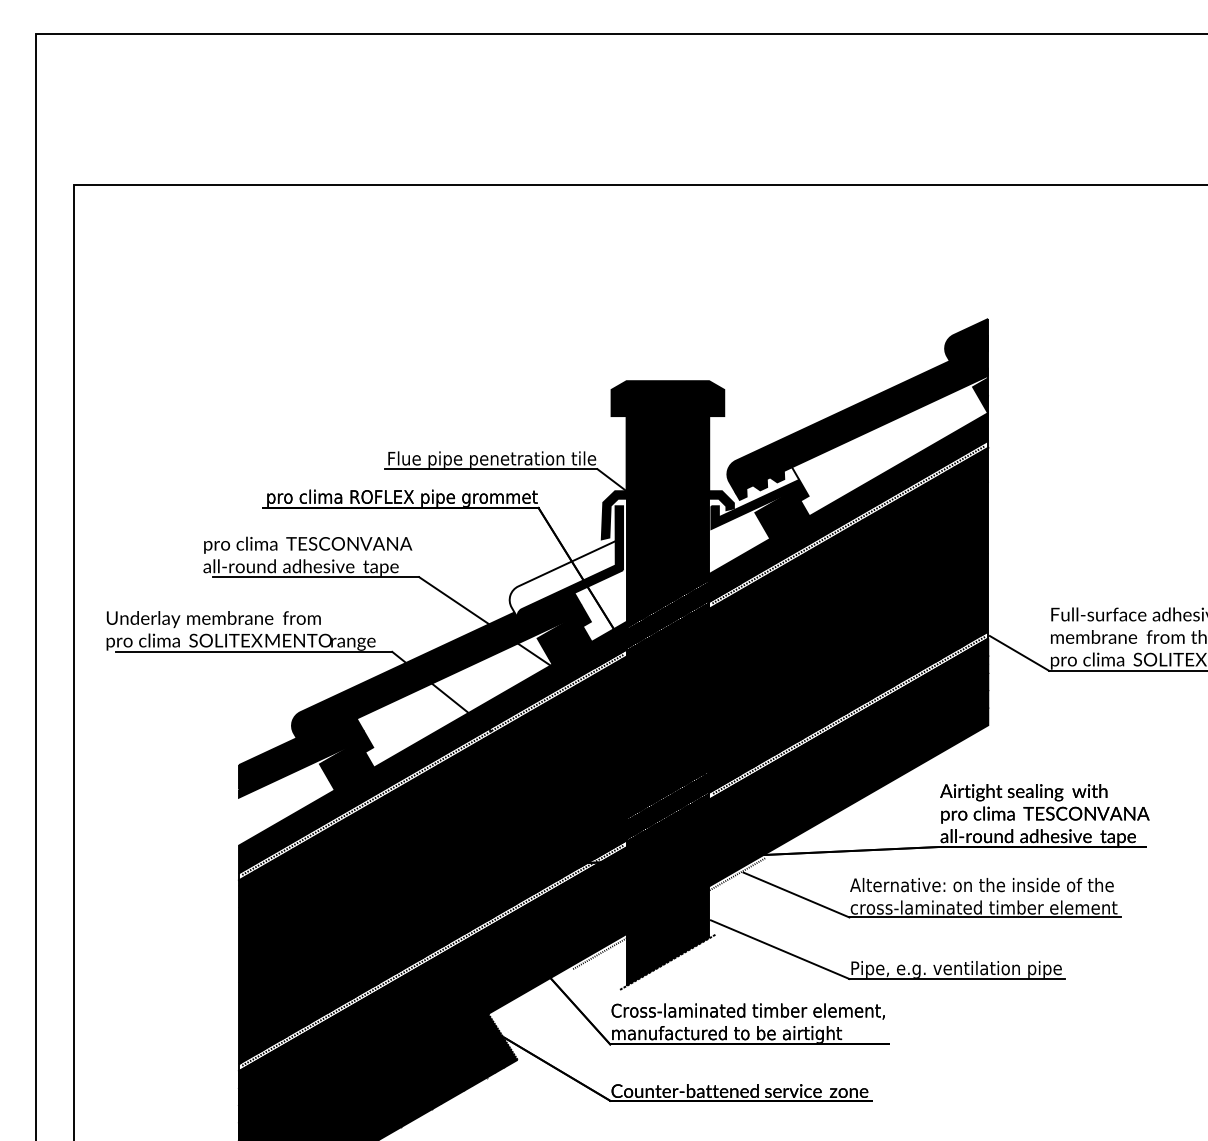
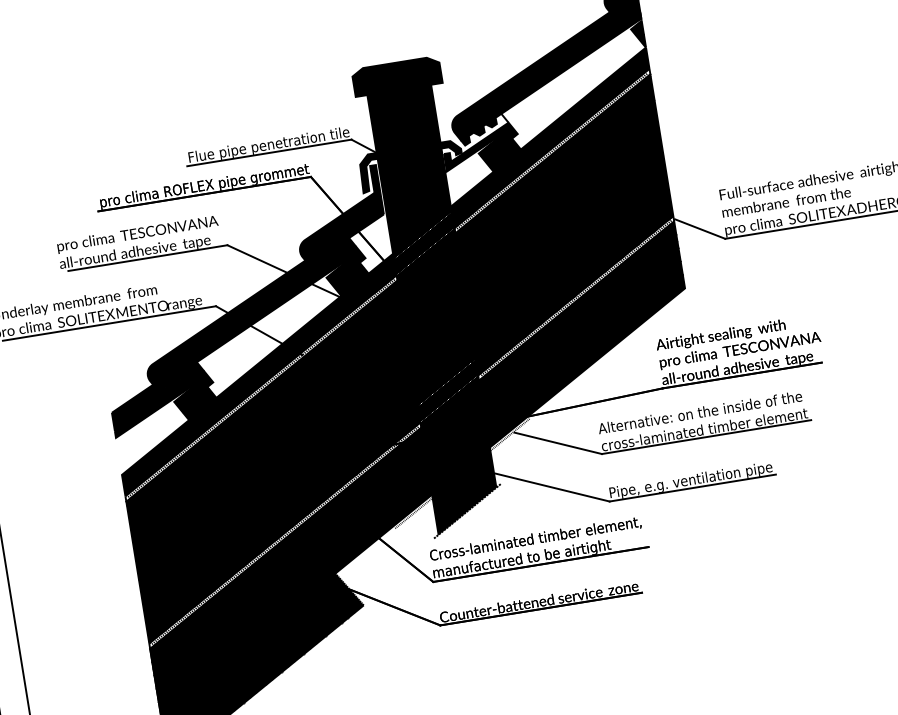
fill: (562, 580) -> (338, 229), added

